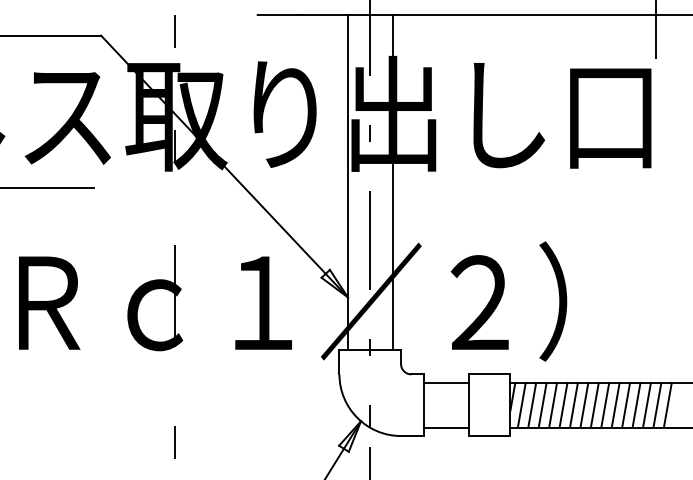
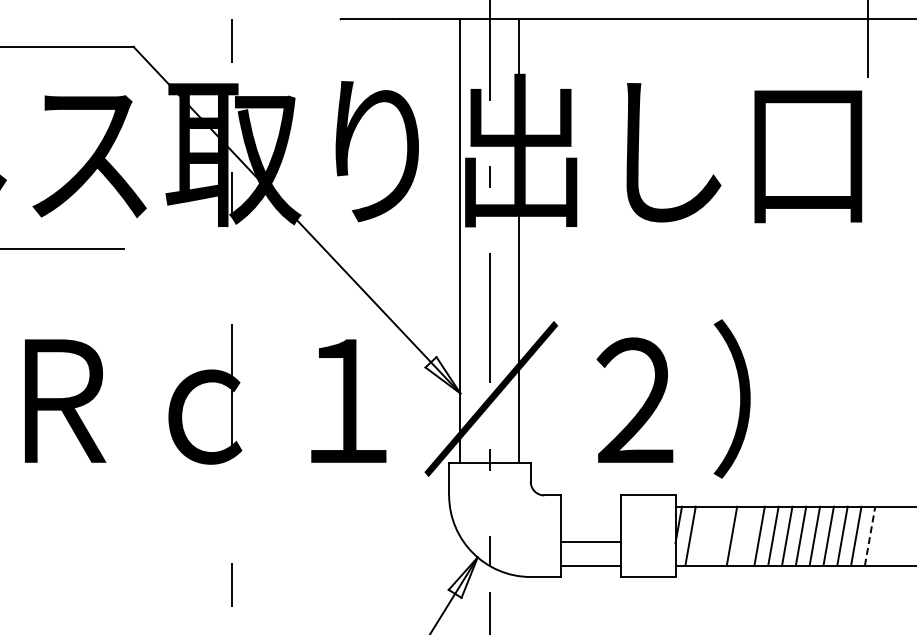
line: (446, 382) -> (591, 541), moved
line: (532, 404) -> (704, 535), removed
line: (542, 404) -> (717, 535), removed
line: (563, 404) -> (745, 535), removed
line: (667, 404) -> (883, 535), removed
line: (657, 405) -> (870, 536), solid -> dashed

